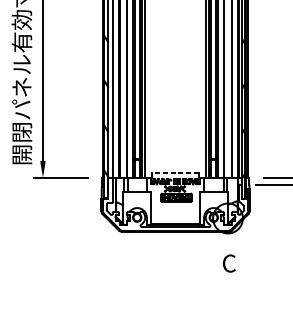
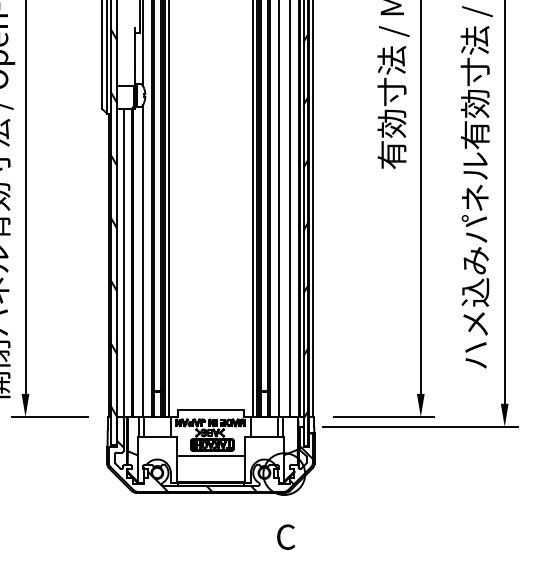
line: (175, 172) -> (210, 410), dashed -> solid
line: (175, 205) -> (210, 455), added
hatch: (178, 212) -> (214, 465), added

